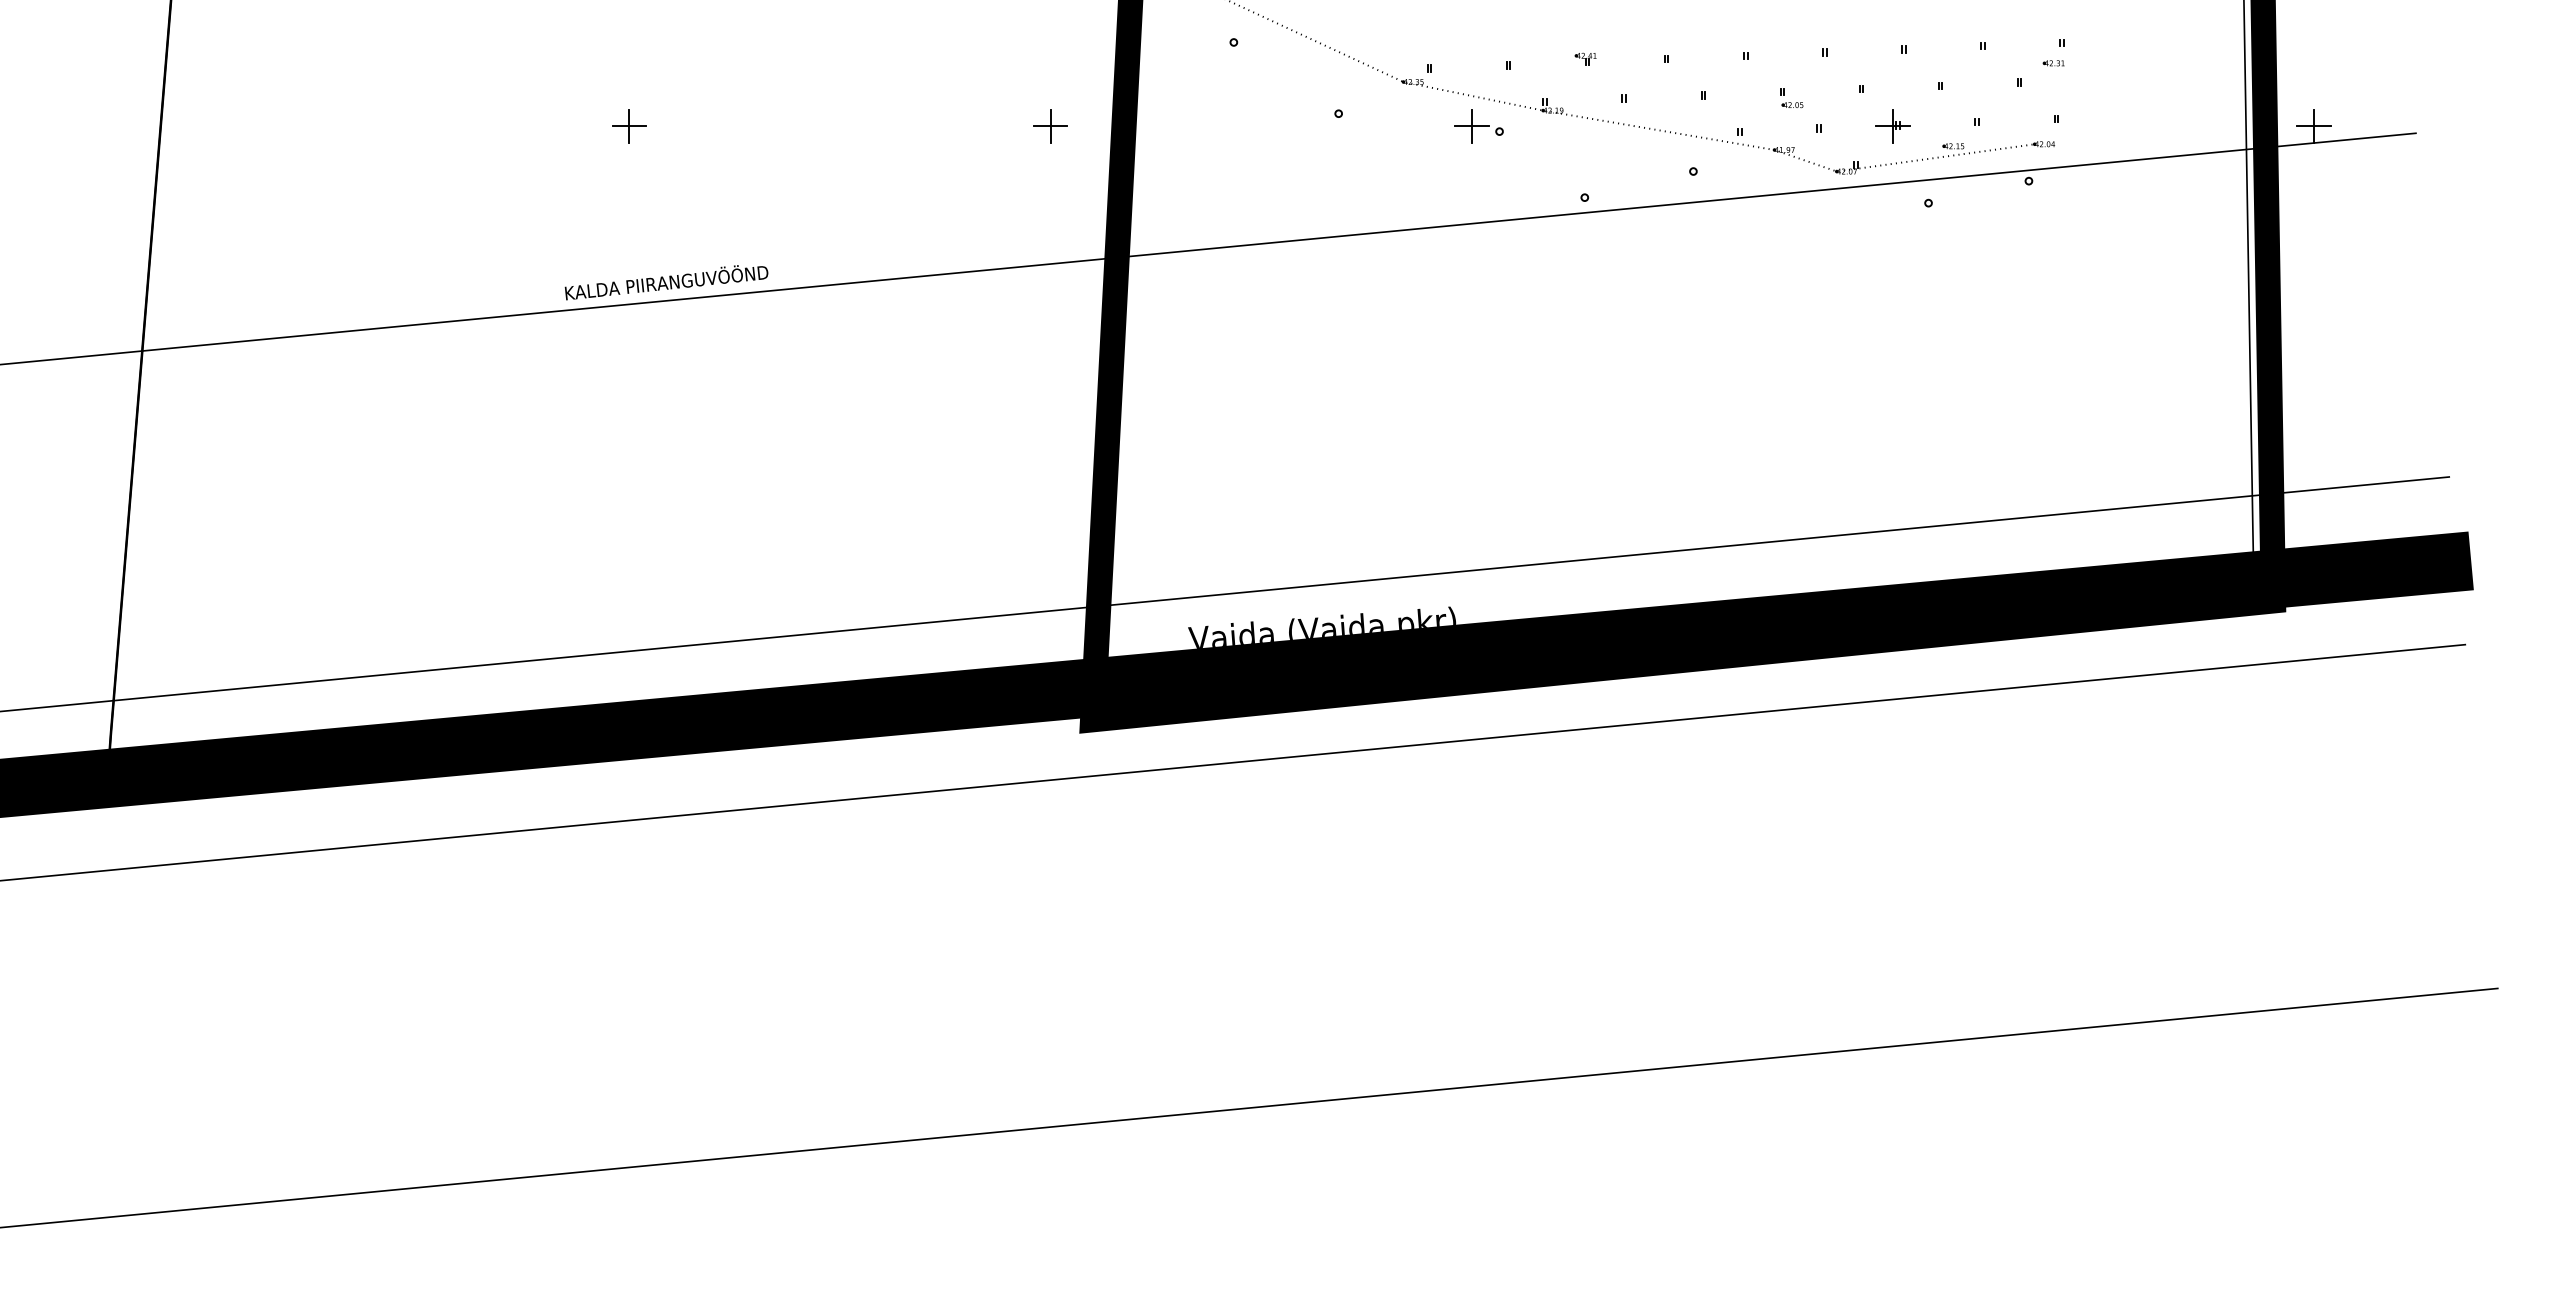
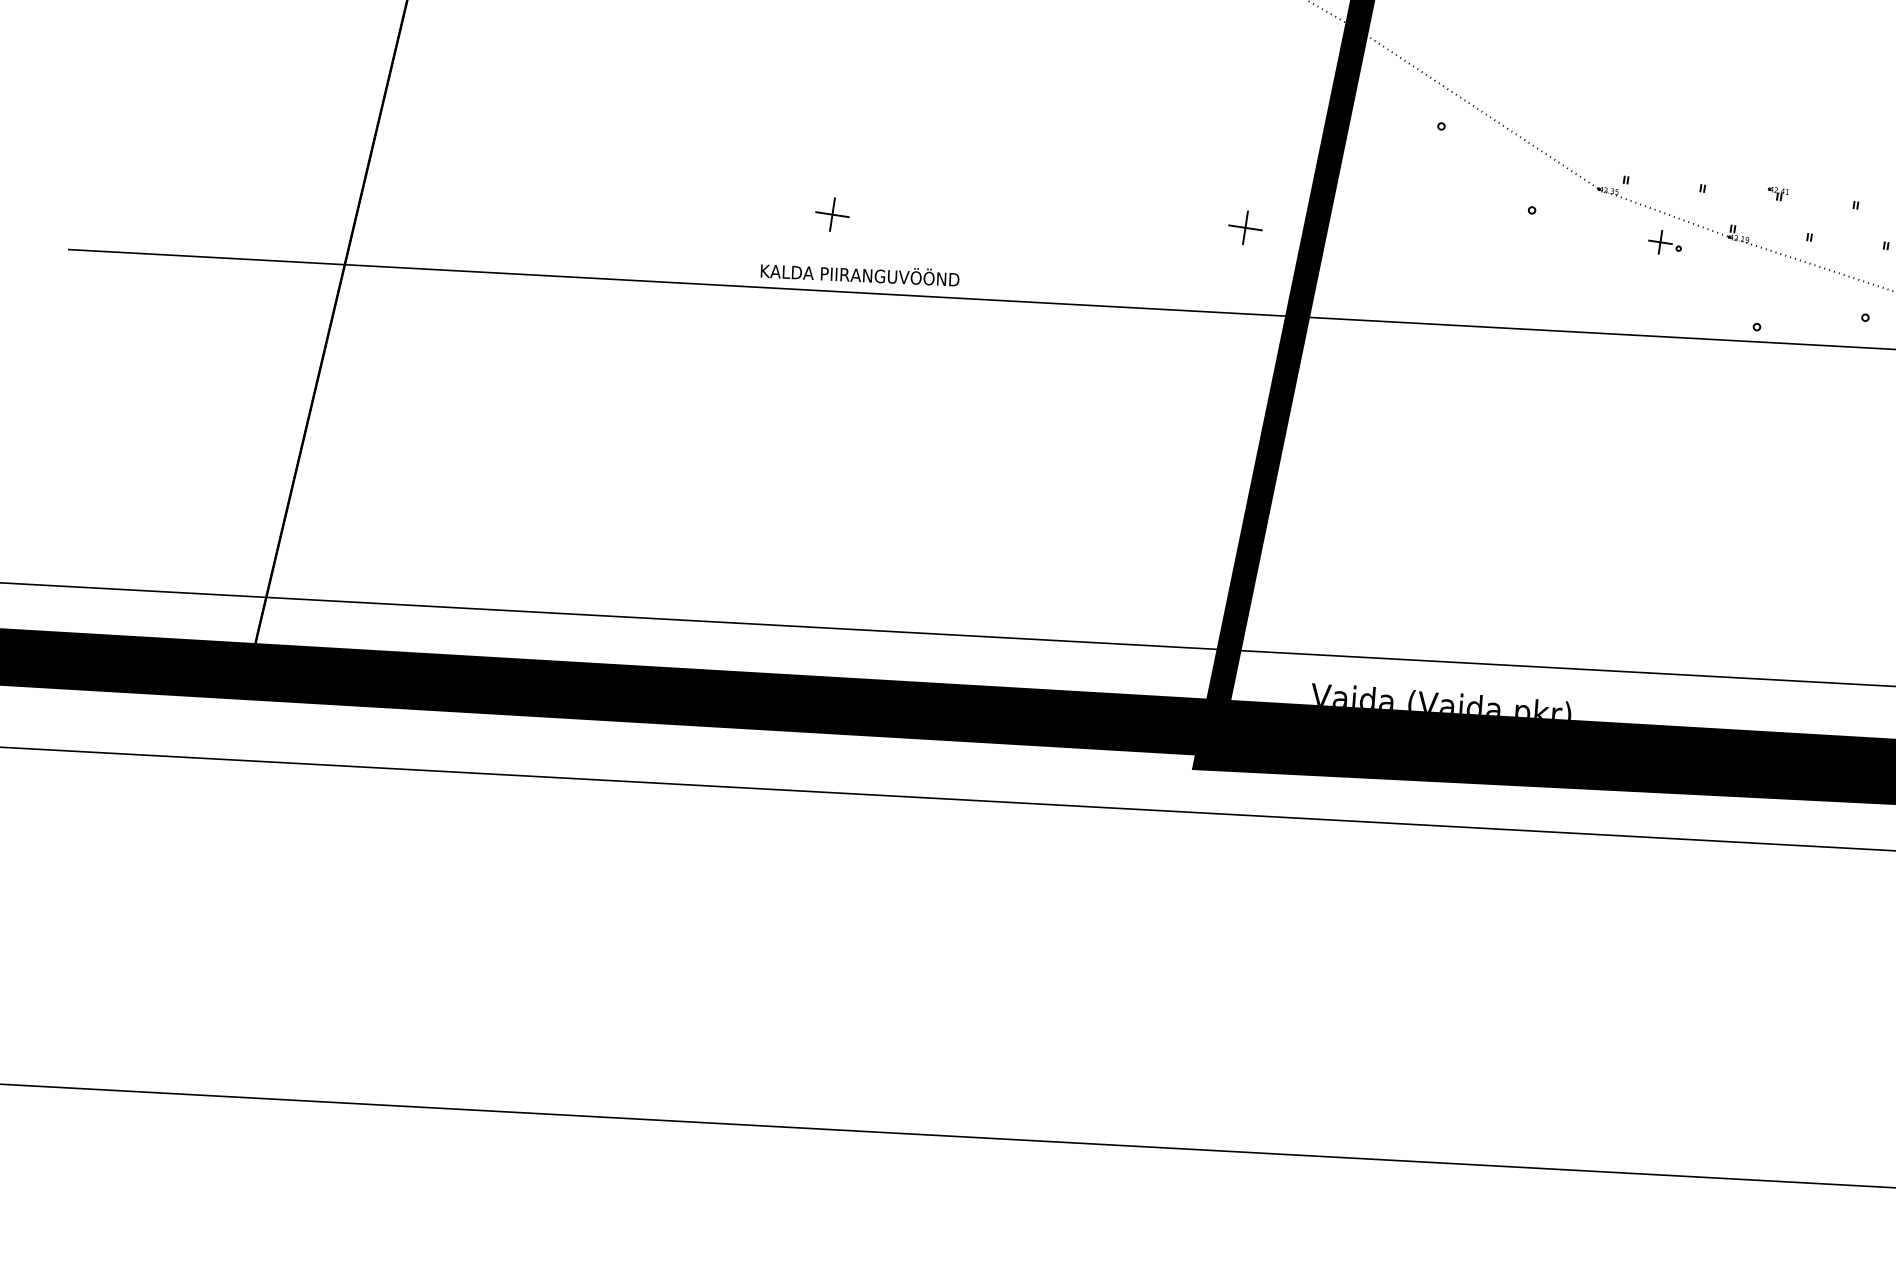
part: (629, 126) -> (832, 214), moved
part: (1050, 126) -> (1245, 227), moved
part: (1478, 126) -> (1664, 243), size x0.7

